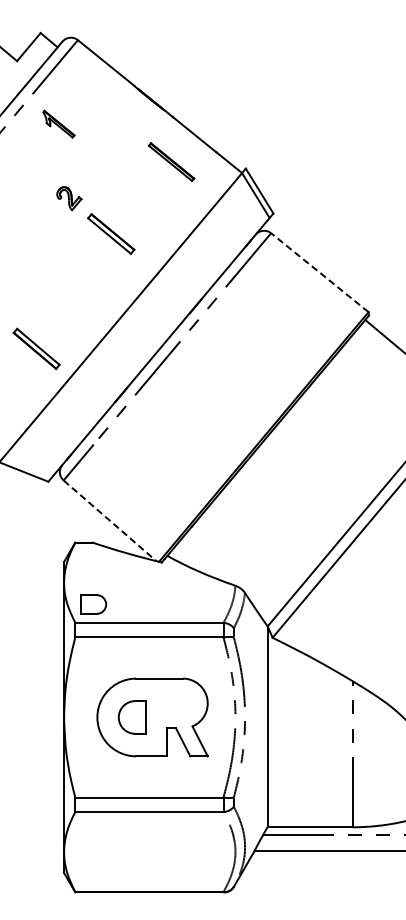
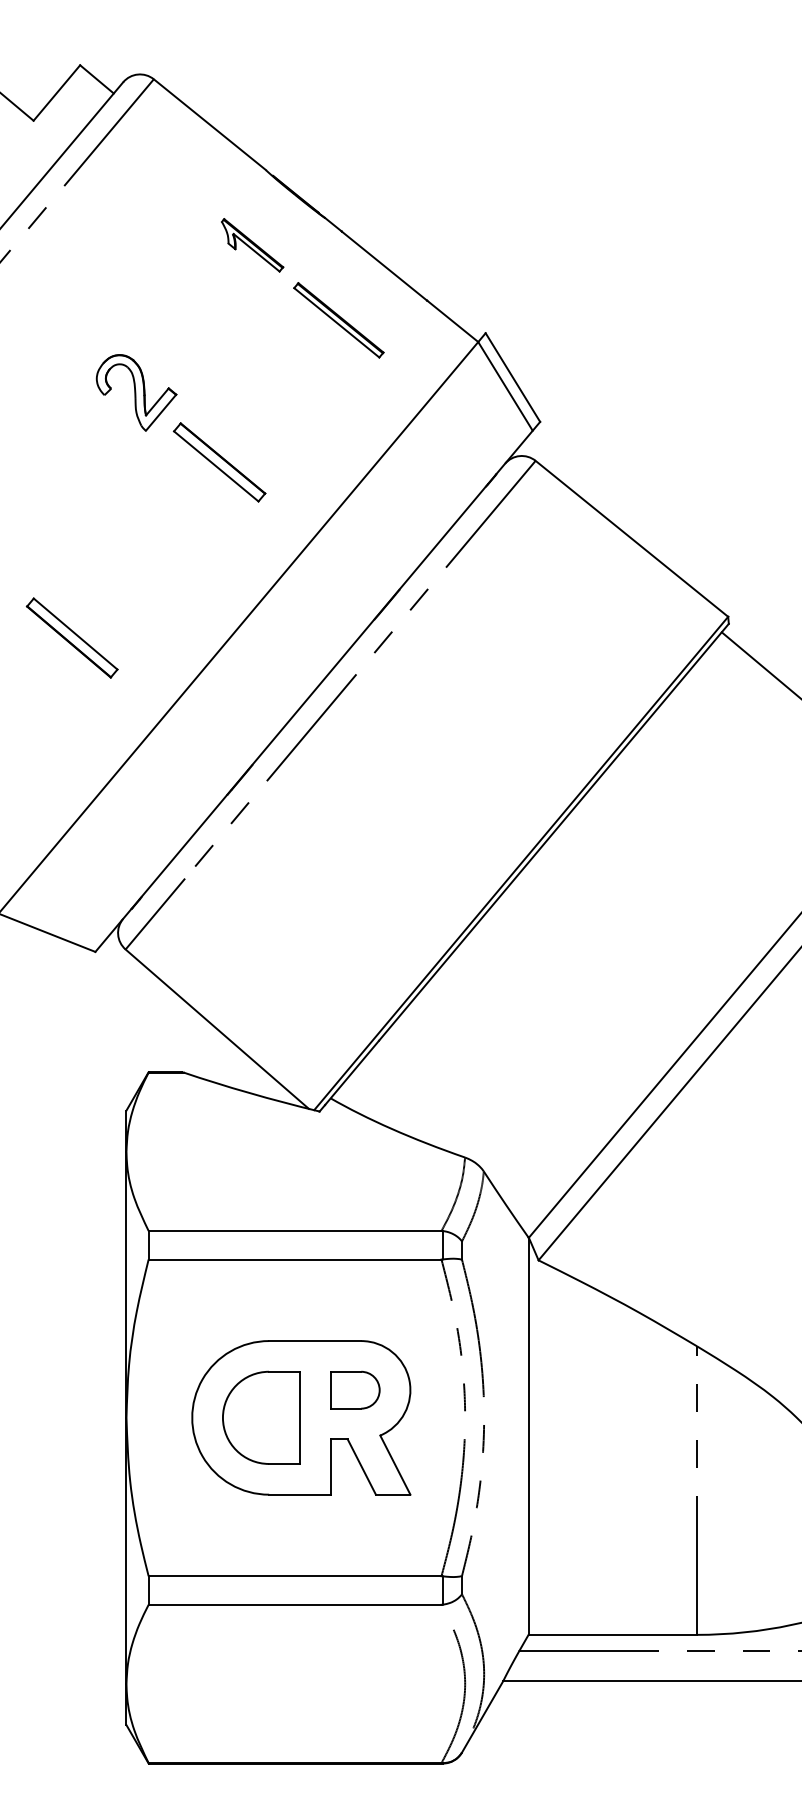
part: (58, 123) -> (251, 243), moved
part: (69, 198) -> (137, 392), size x1.67
line: (319, 272) -> (631, 538), dashed -> solid
part: (36, 348) -> (71, 637), moved
line: (110, 521) -> (218, 1030), dashed -> solid
part: (93, 604) -> (354, 1390), moved
part: (132, 717) -> (261, 1417), size x1.43

